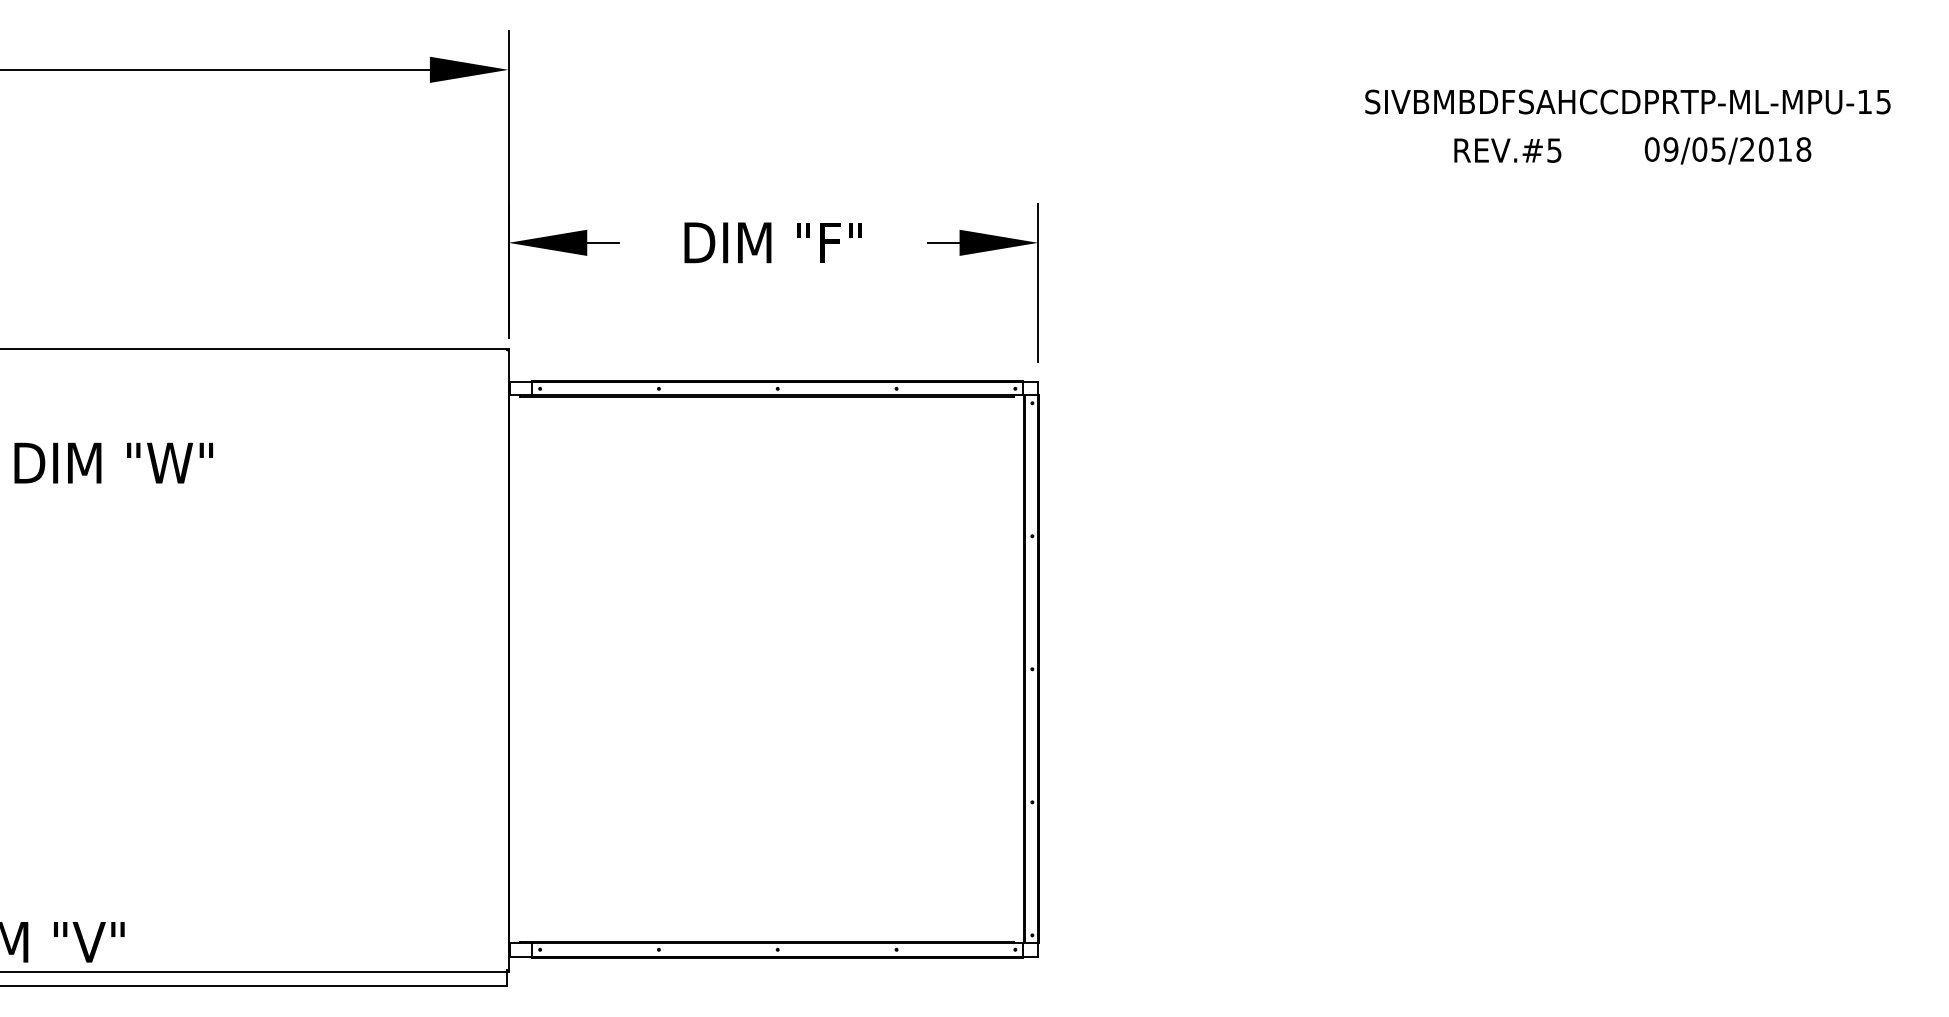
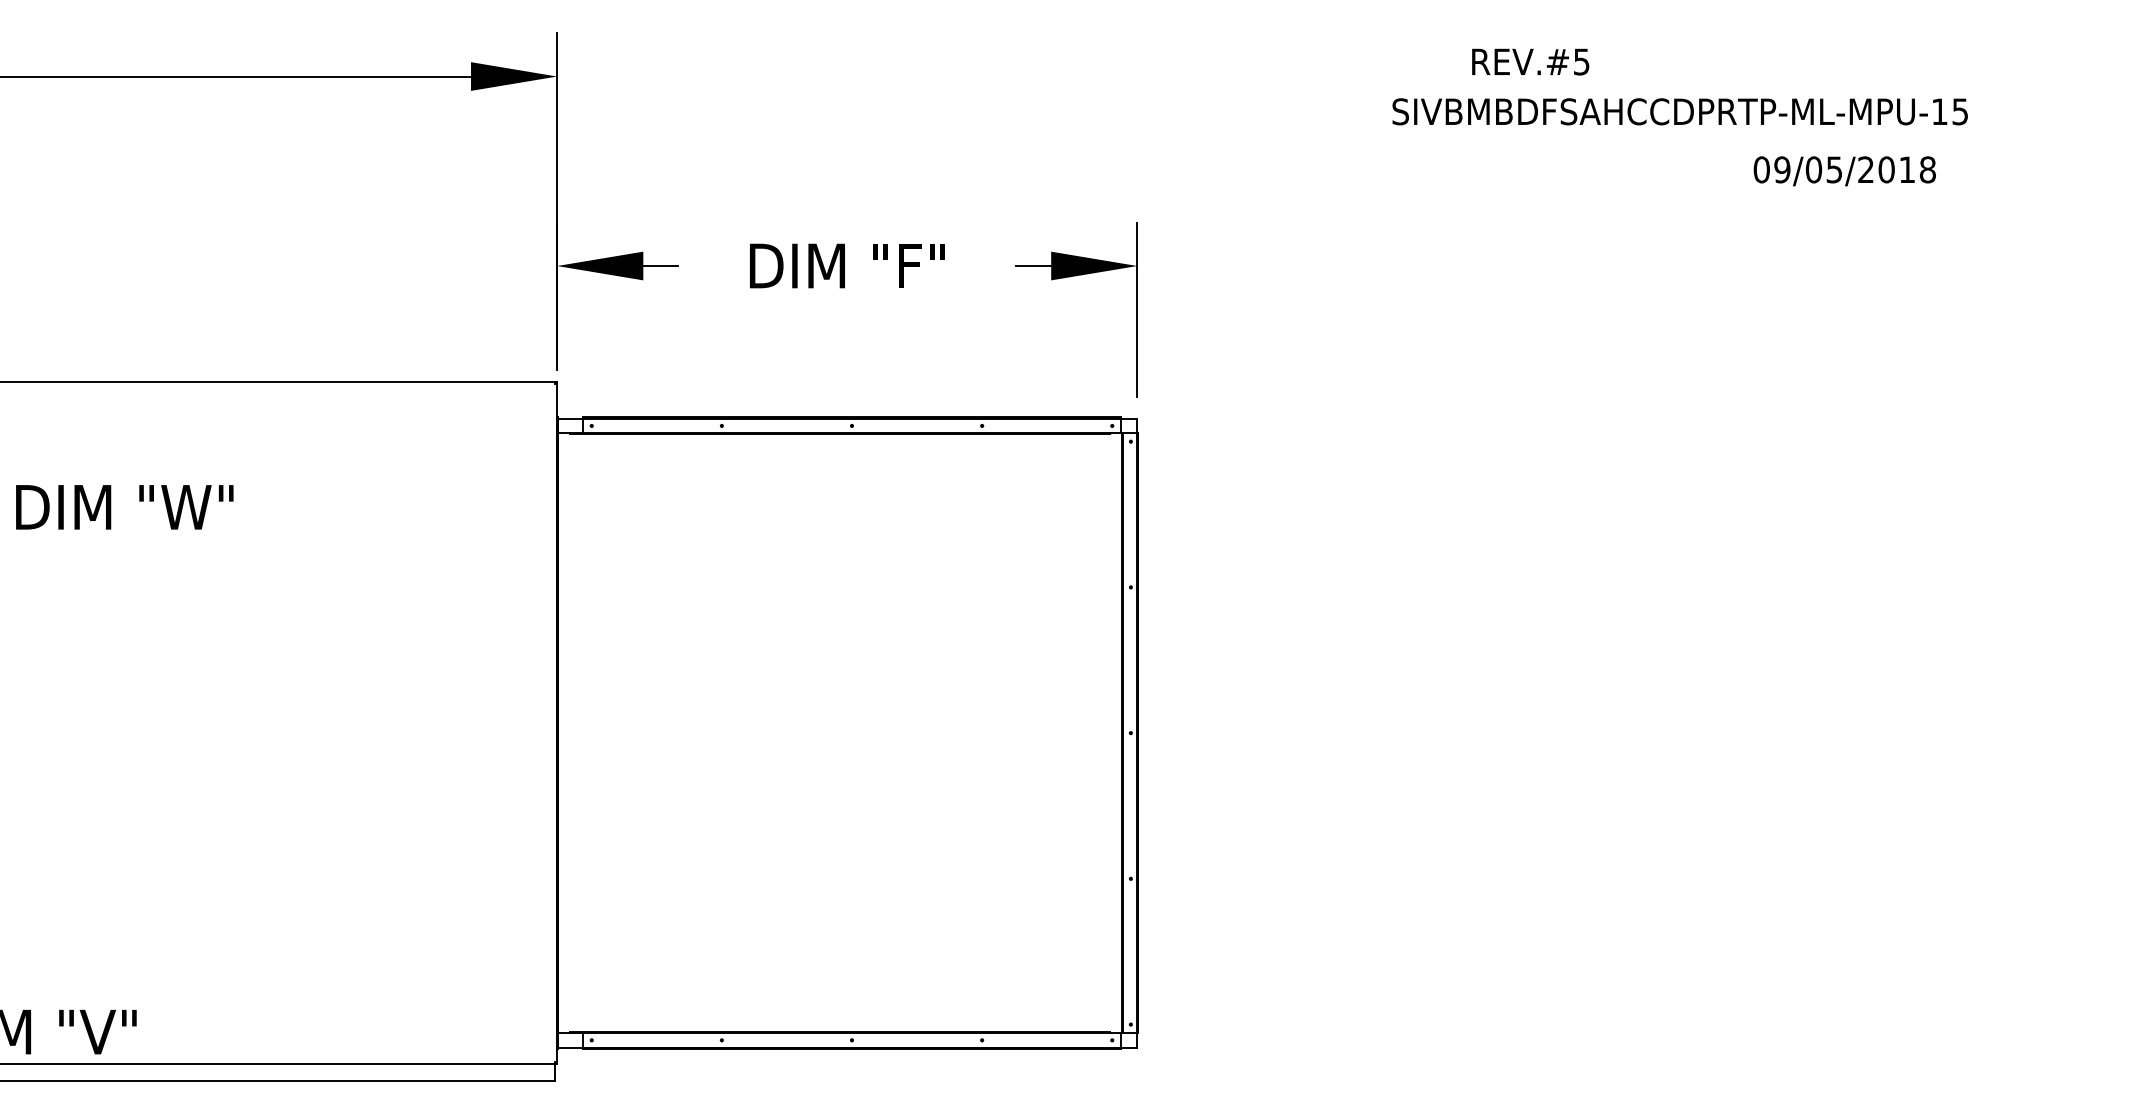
text: (1627, 101) -> (1679, 111), moved
text: (1507, 150) -> (1530, 61), moved
text: (1727, 151) -> (1844, 171), moved

